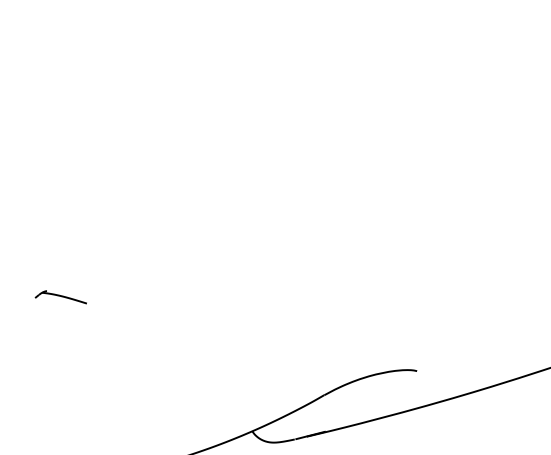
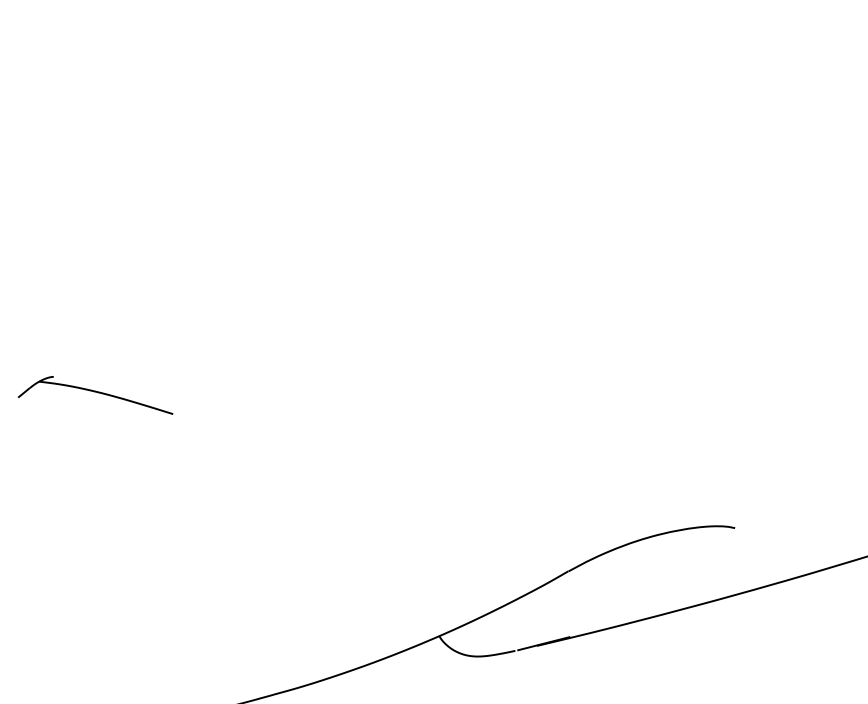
part: (60, 297) -> (94, 395), size x1.67

